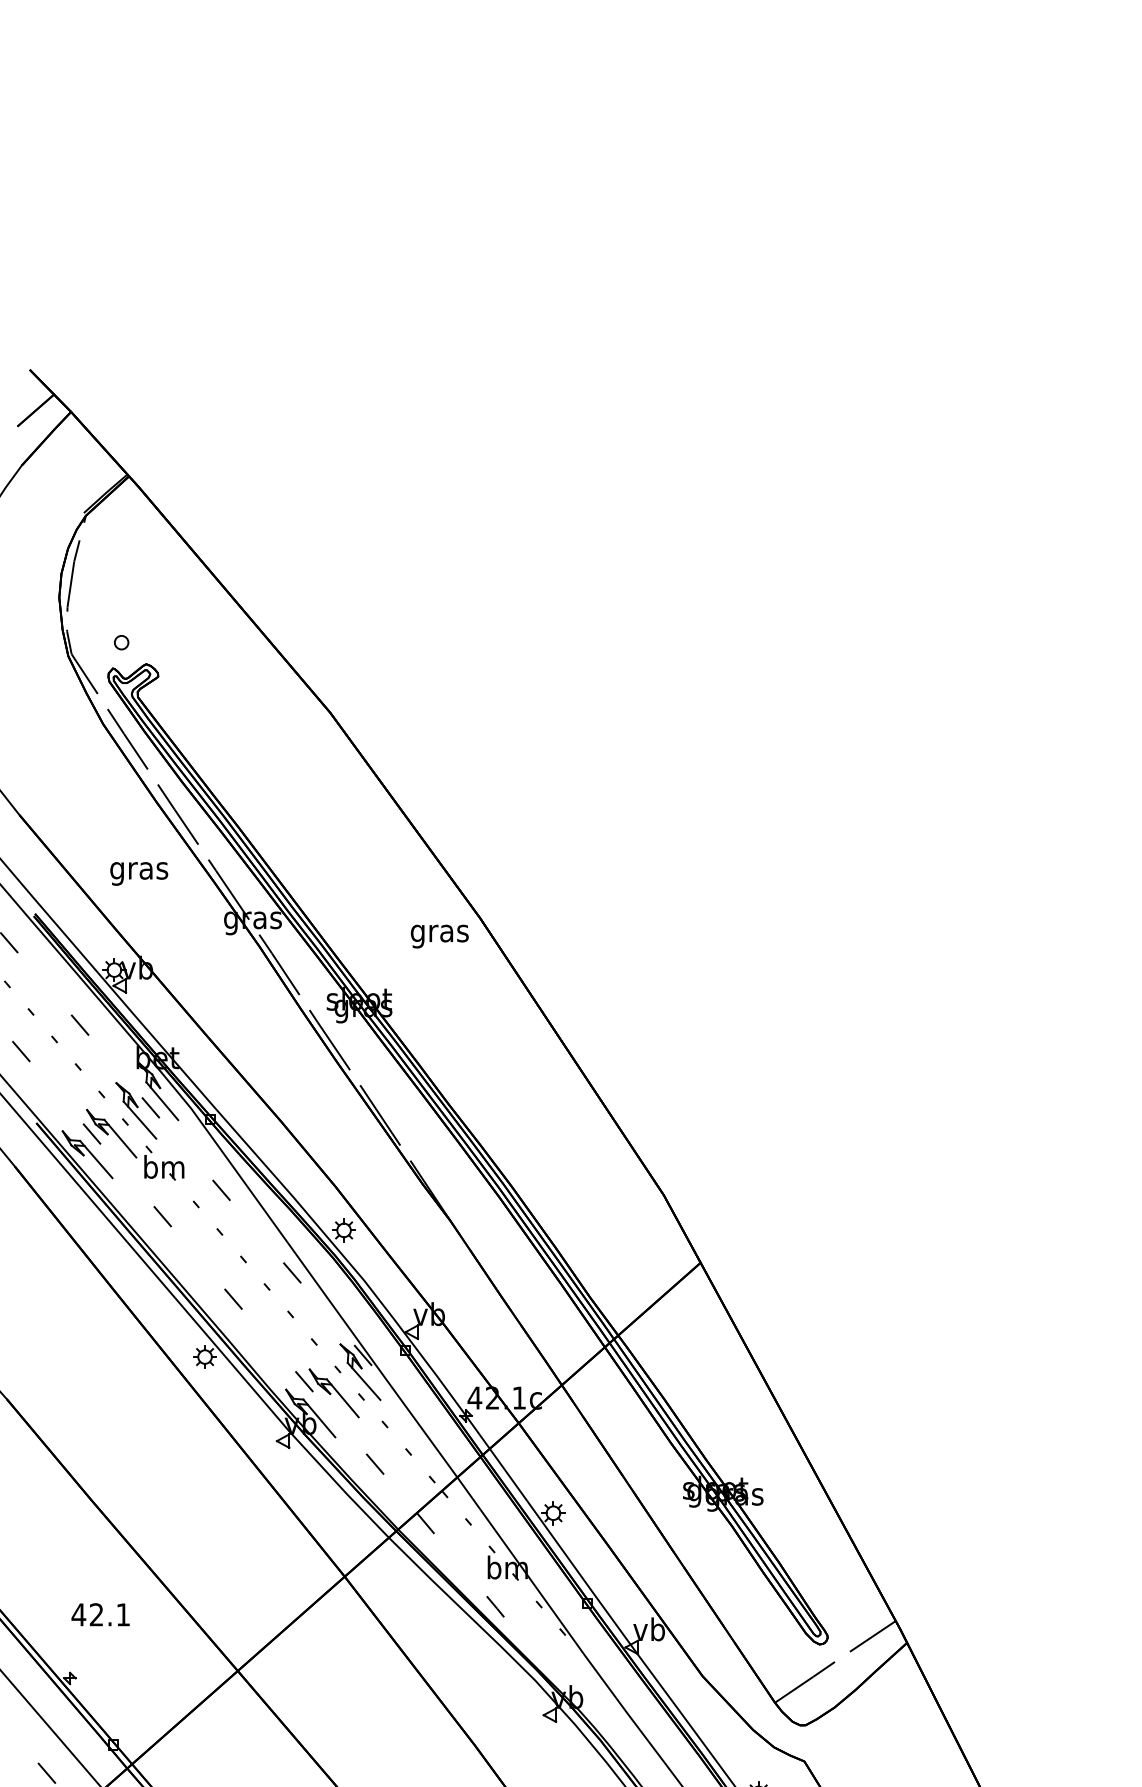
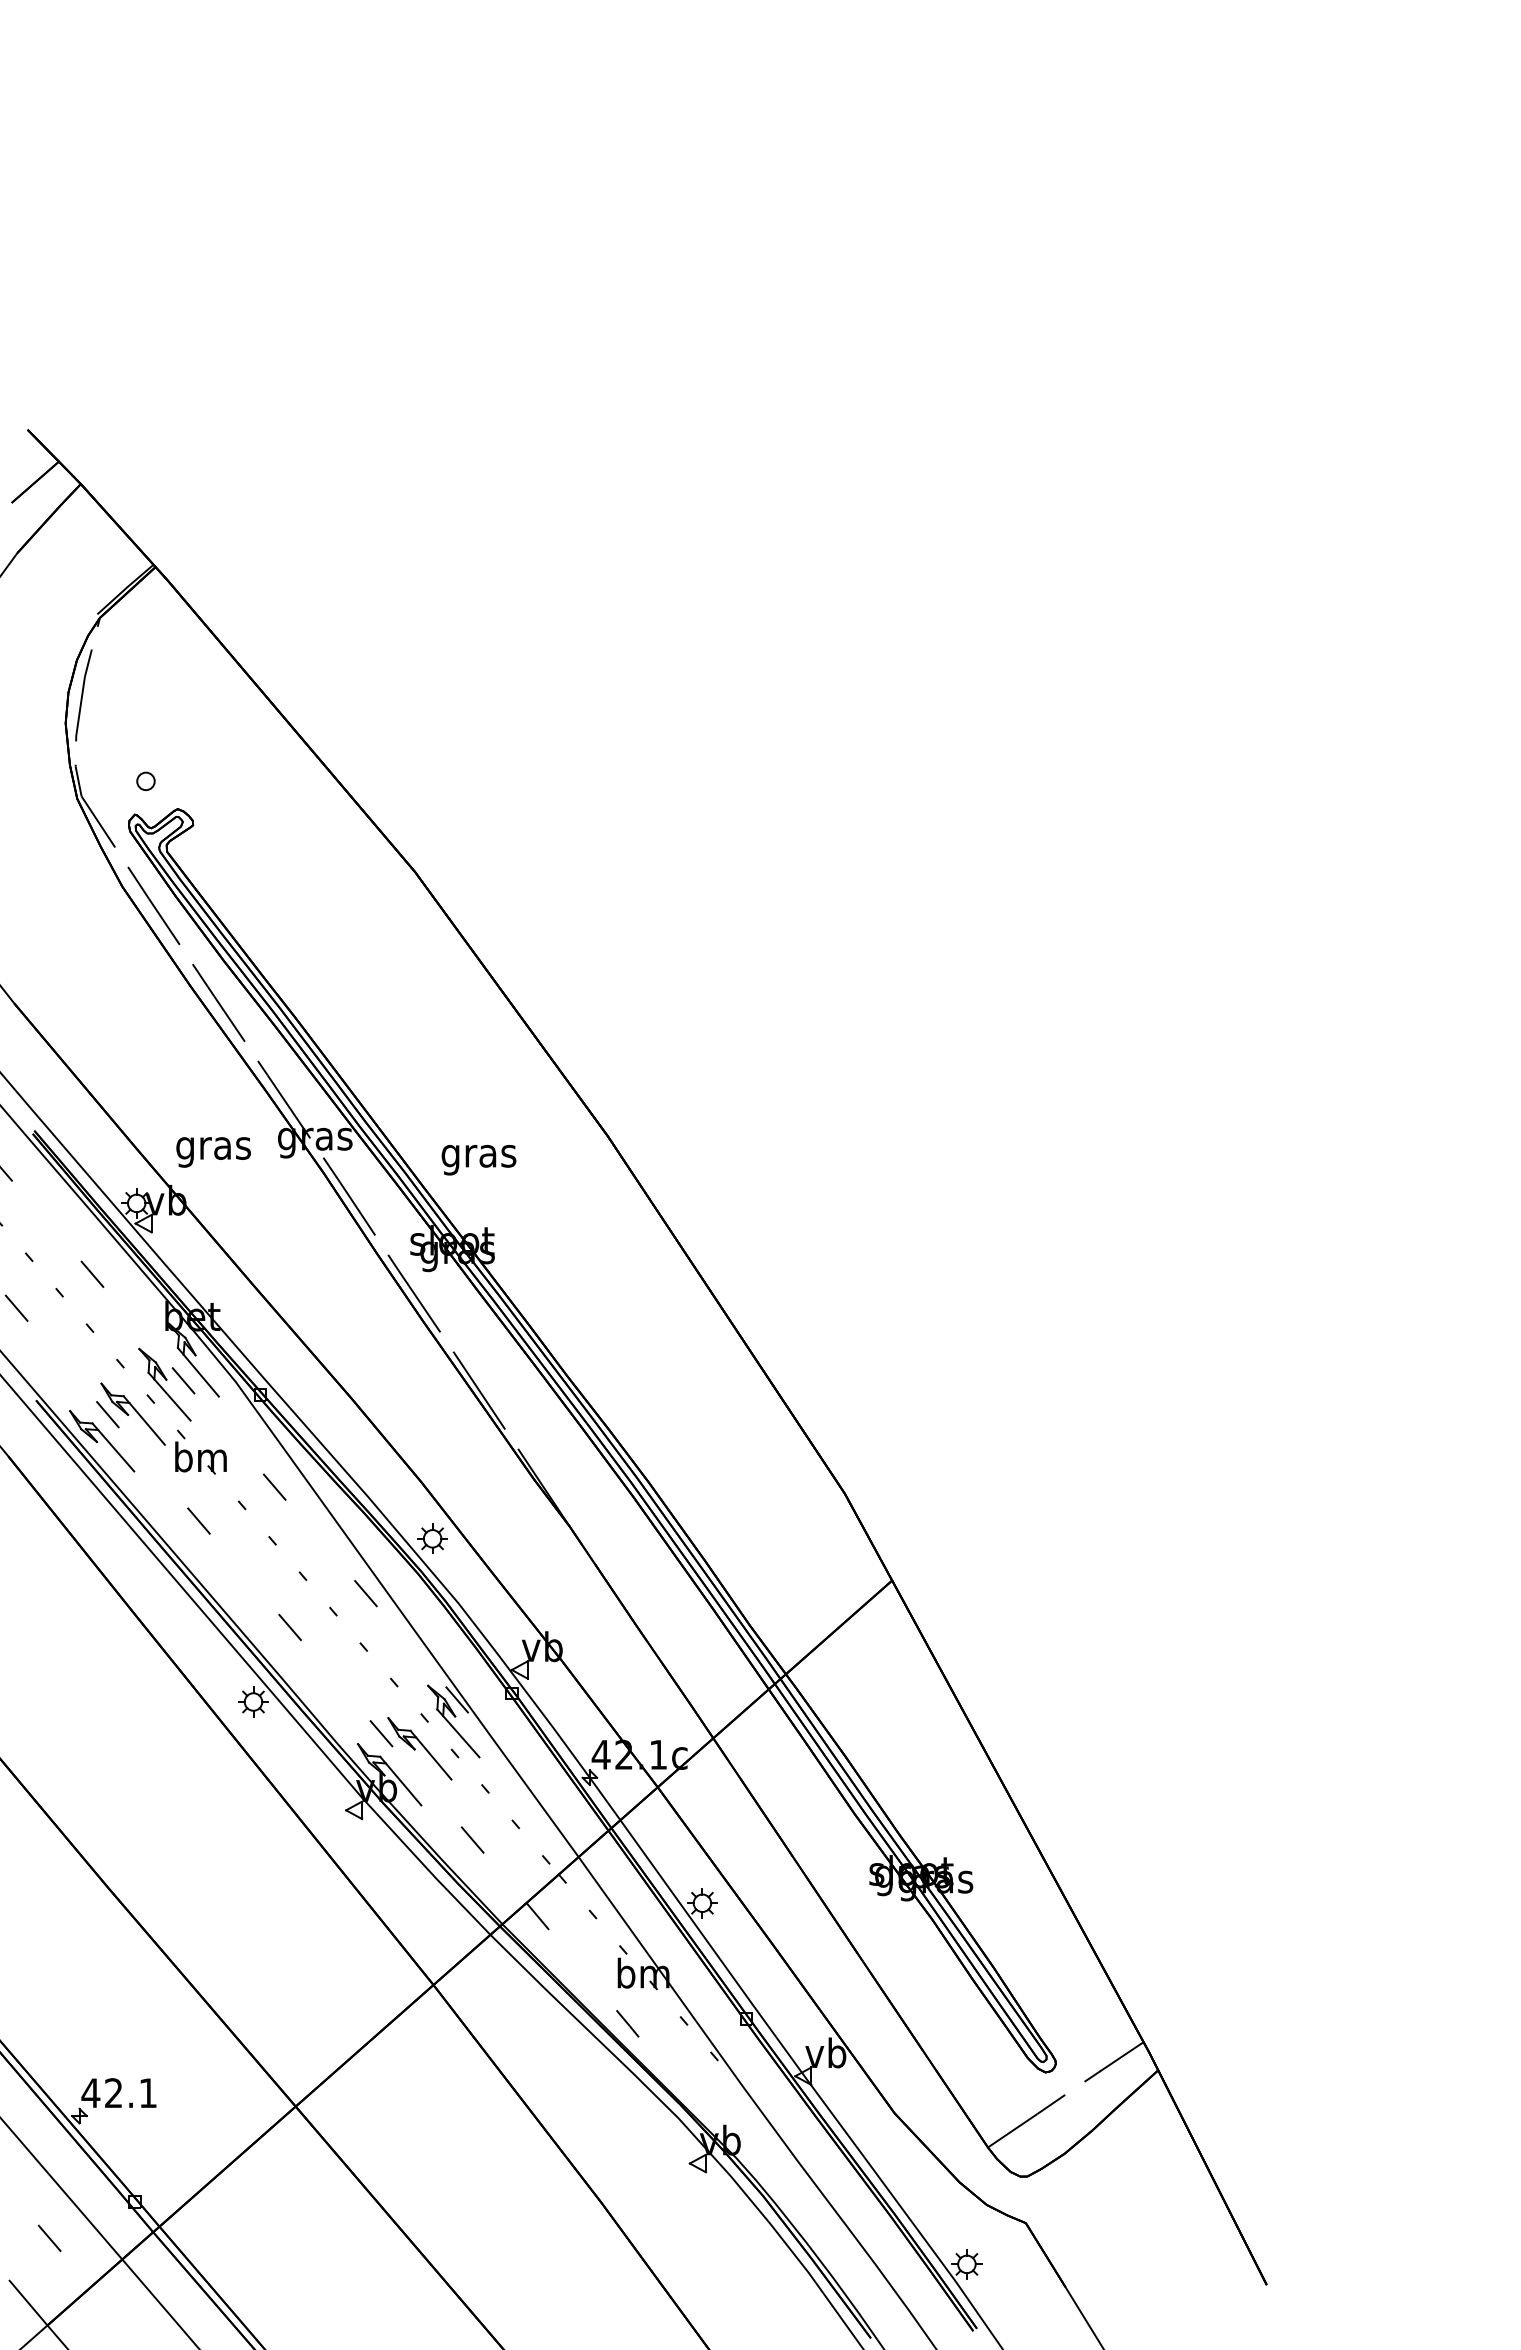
text: (139, 873) -> (213, 1152), moved
text: (439, 936) -> (478, 1160), moved
text: (100, 1614) -> (118, 2092), moved

